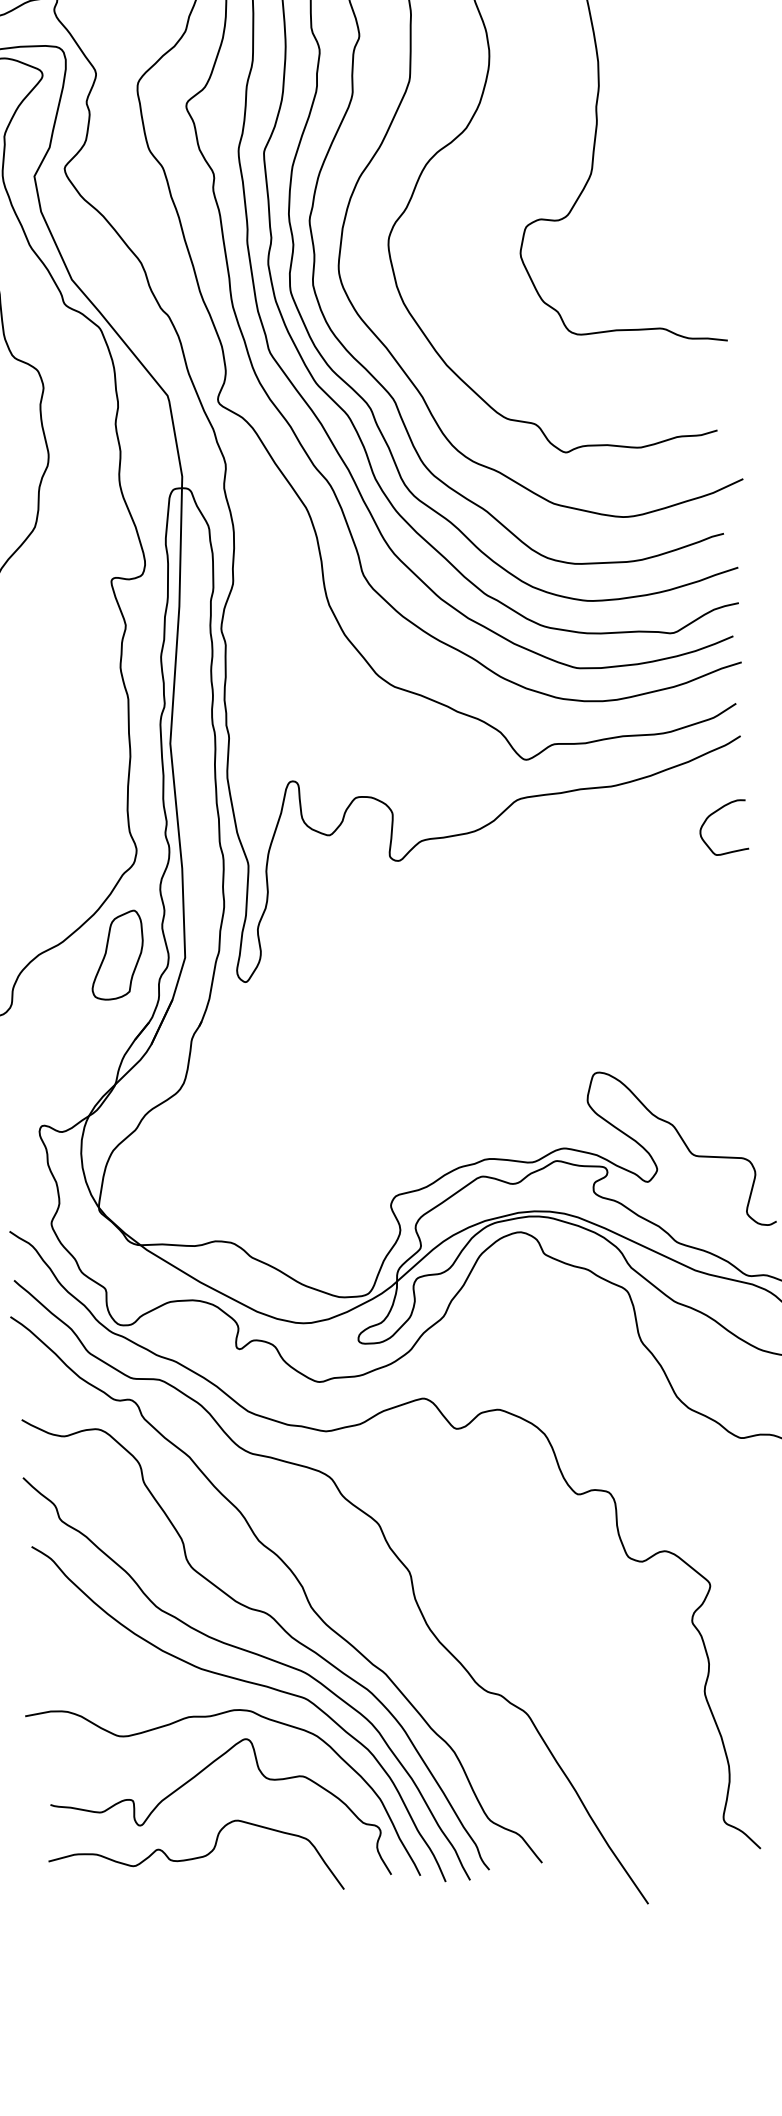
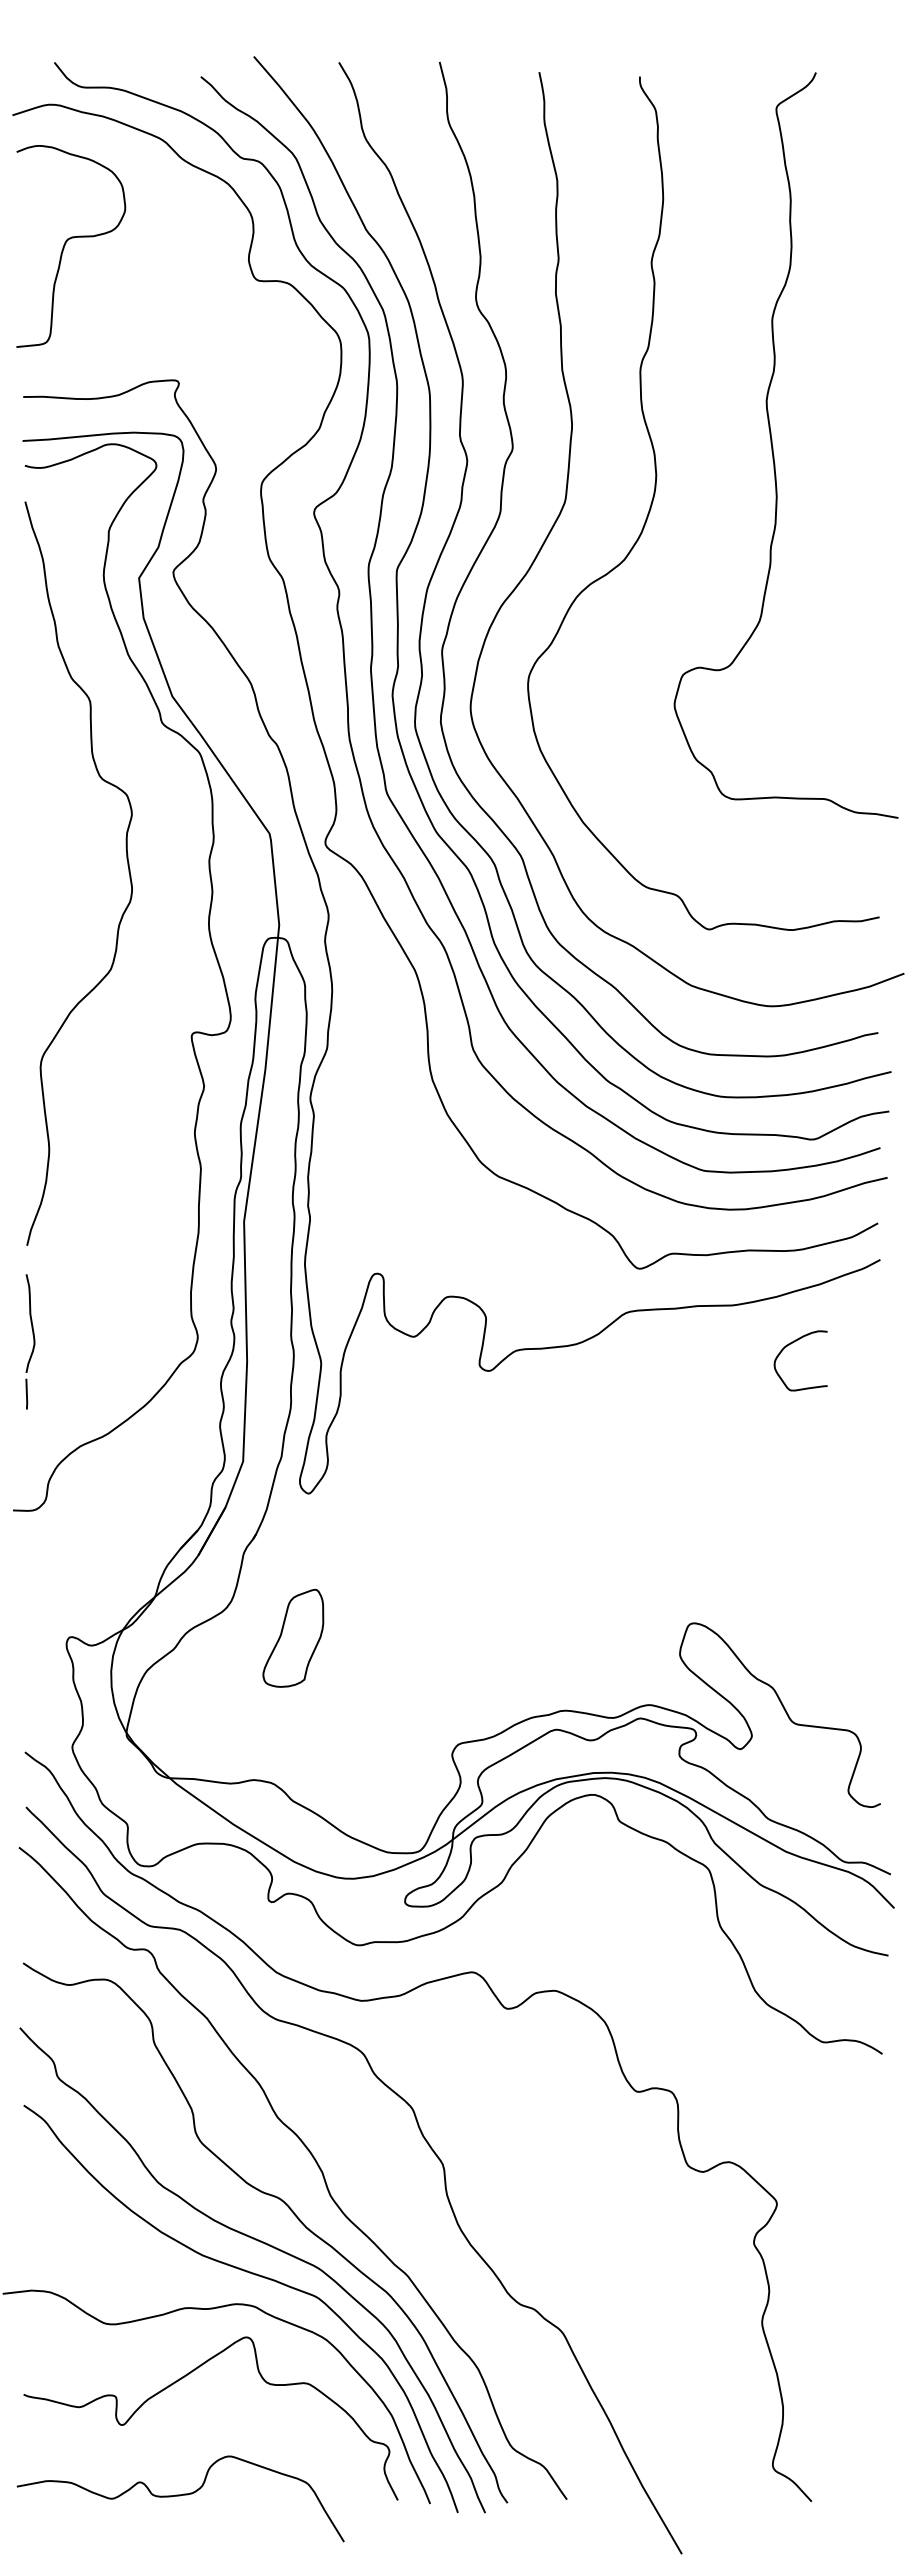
curve: (714, 813) -> (791, 1344), moved
part: (117, 954) -> (293, 1637), moved
curve: (195, 1859) -> (180, 2496), moved

